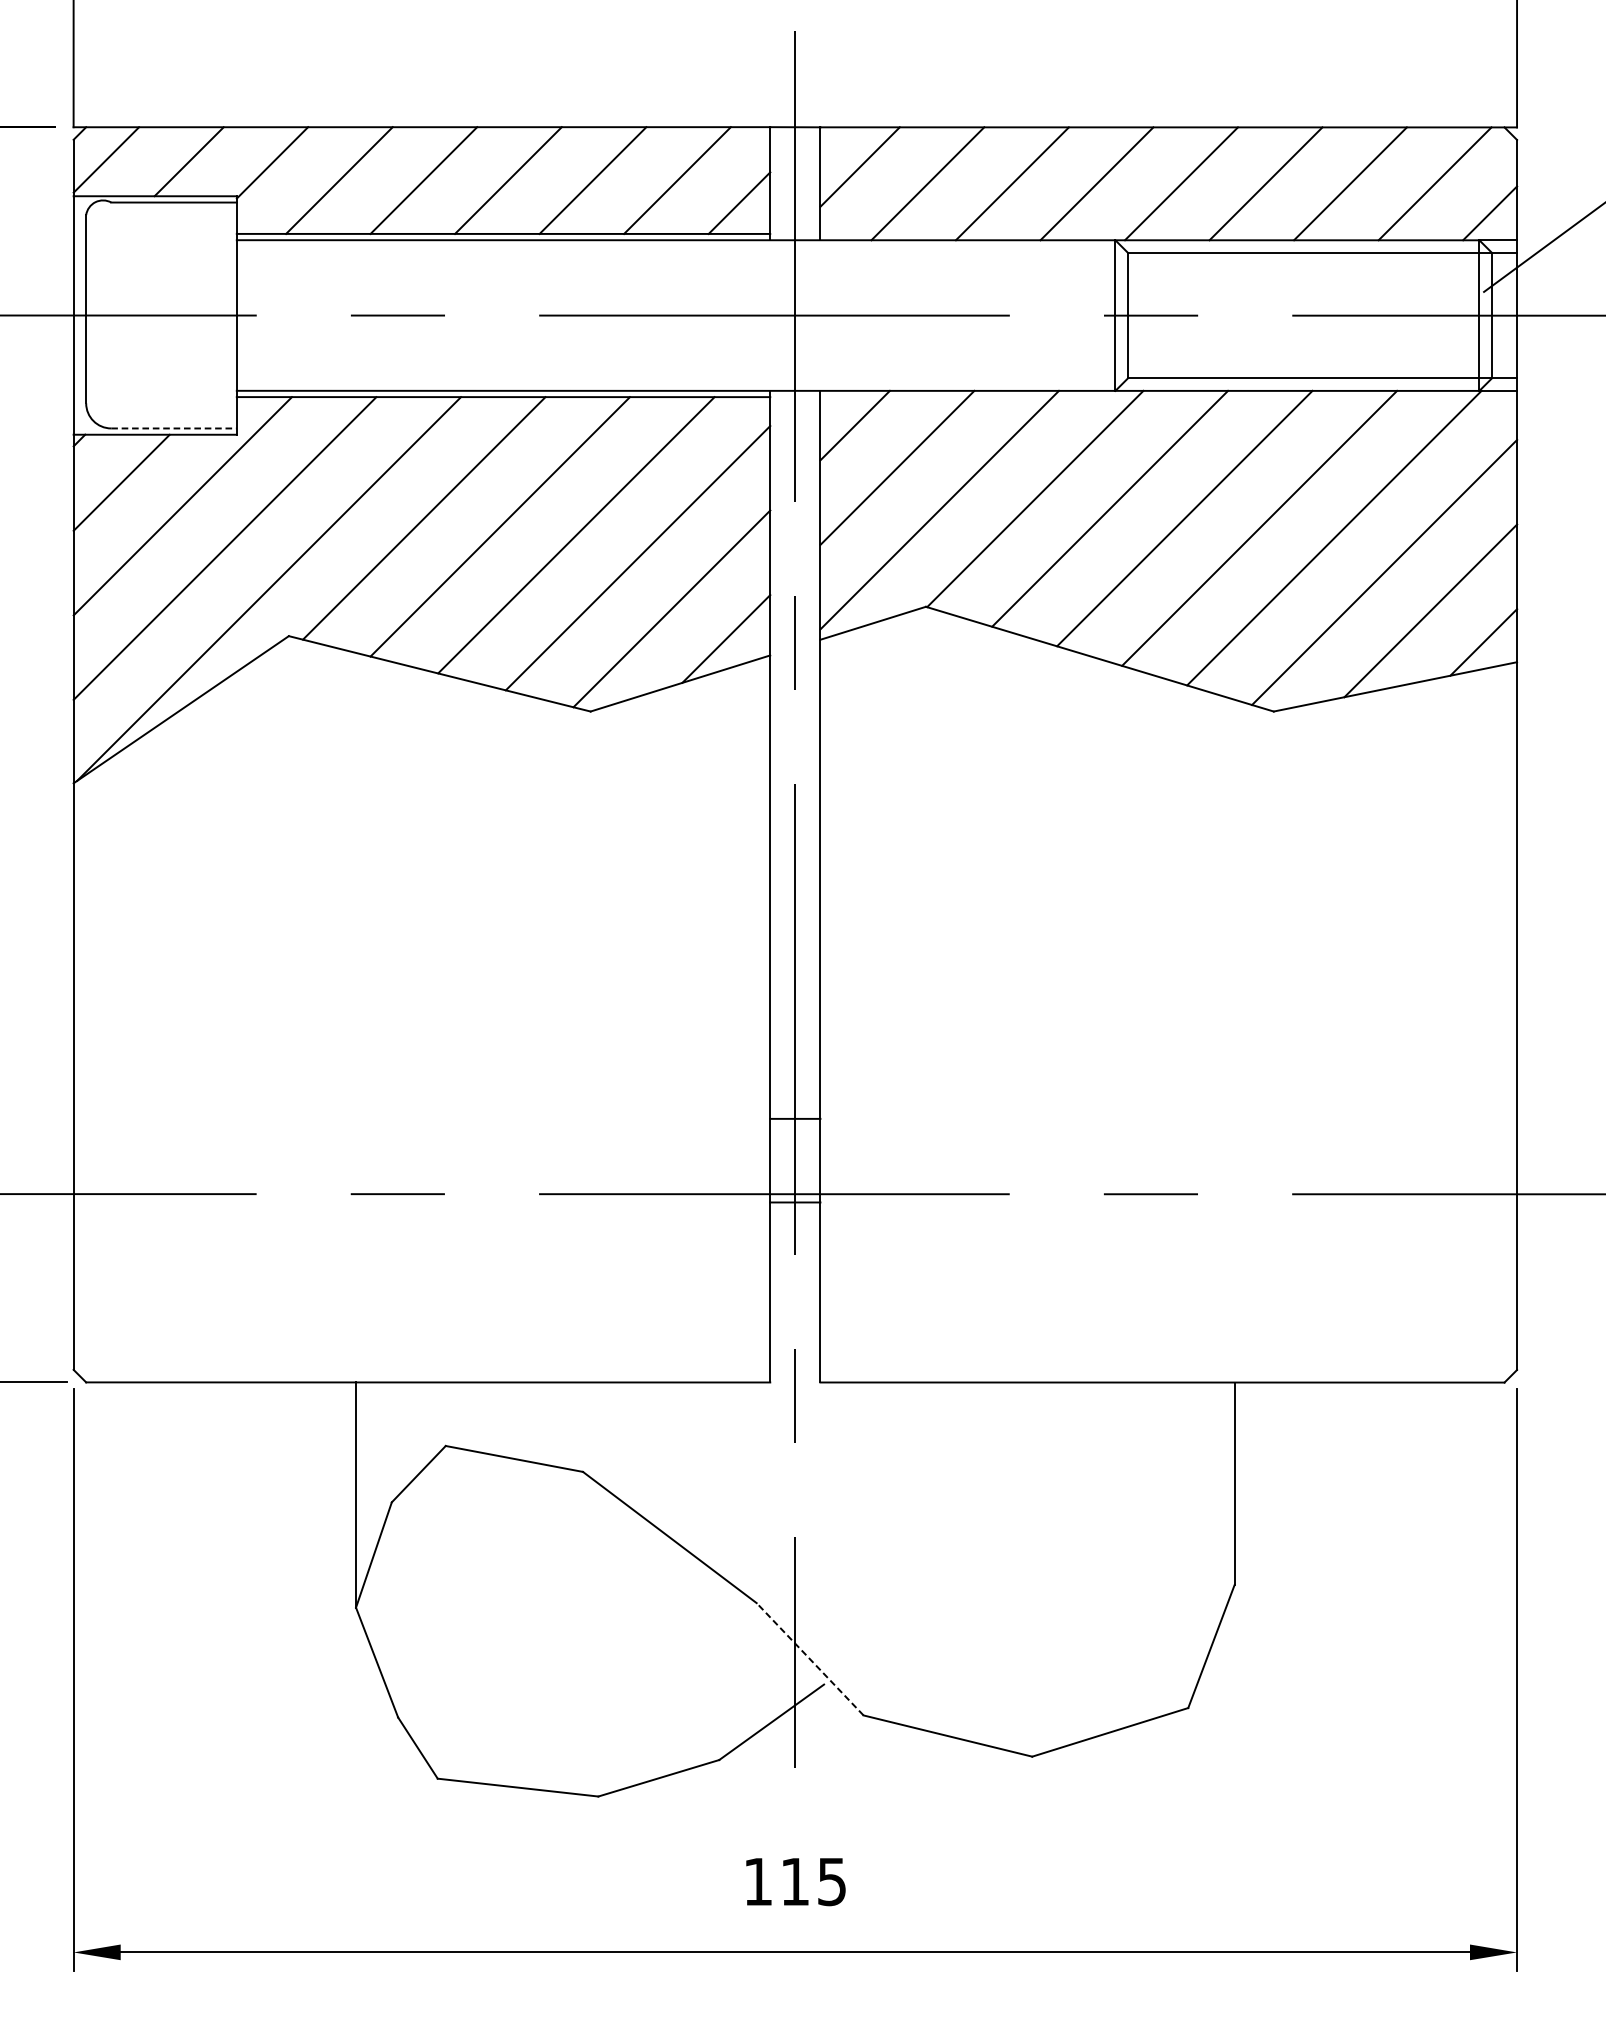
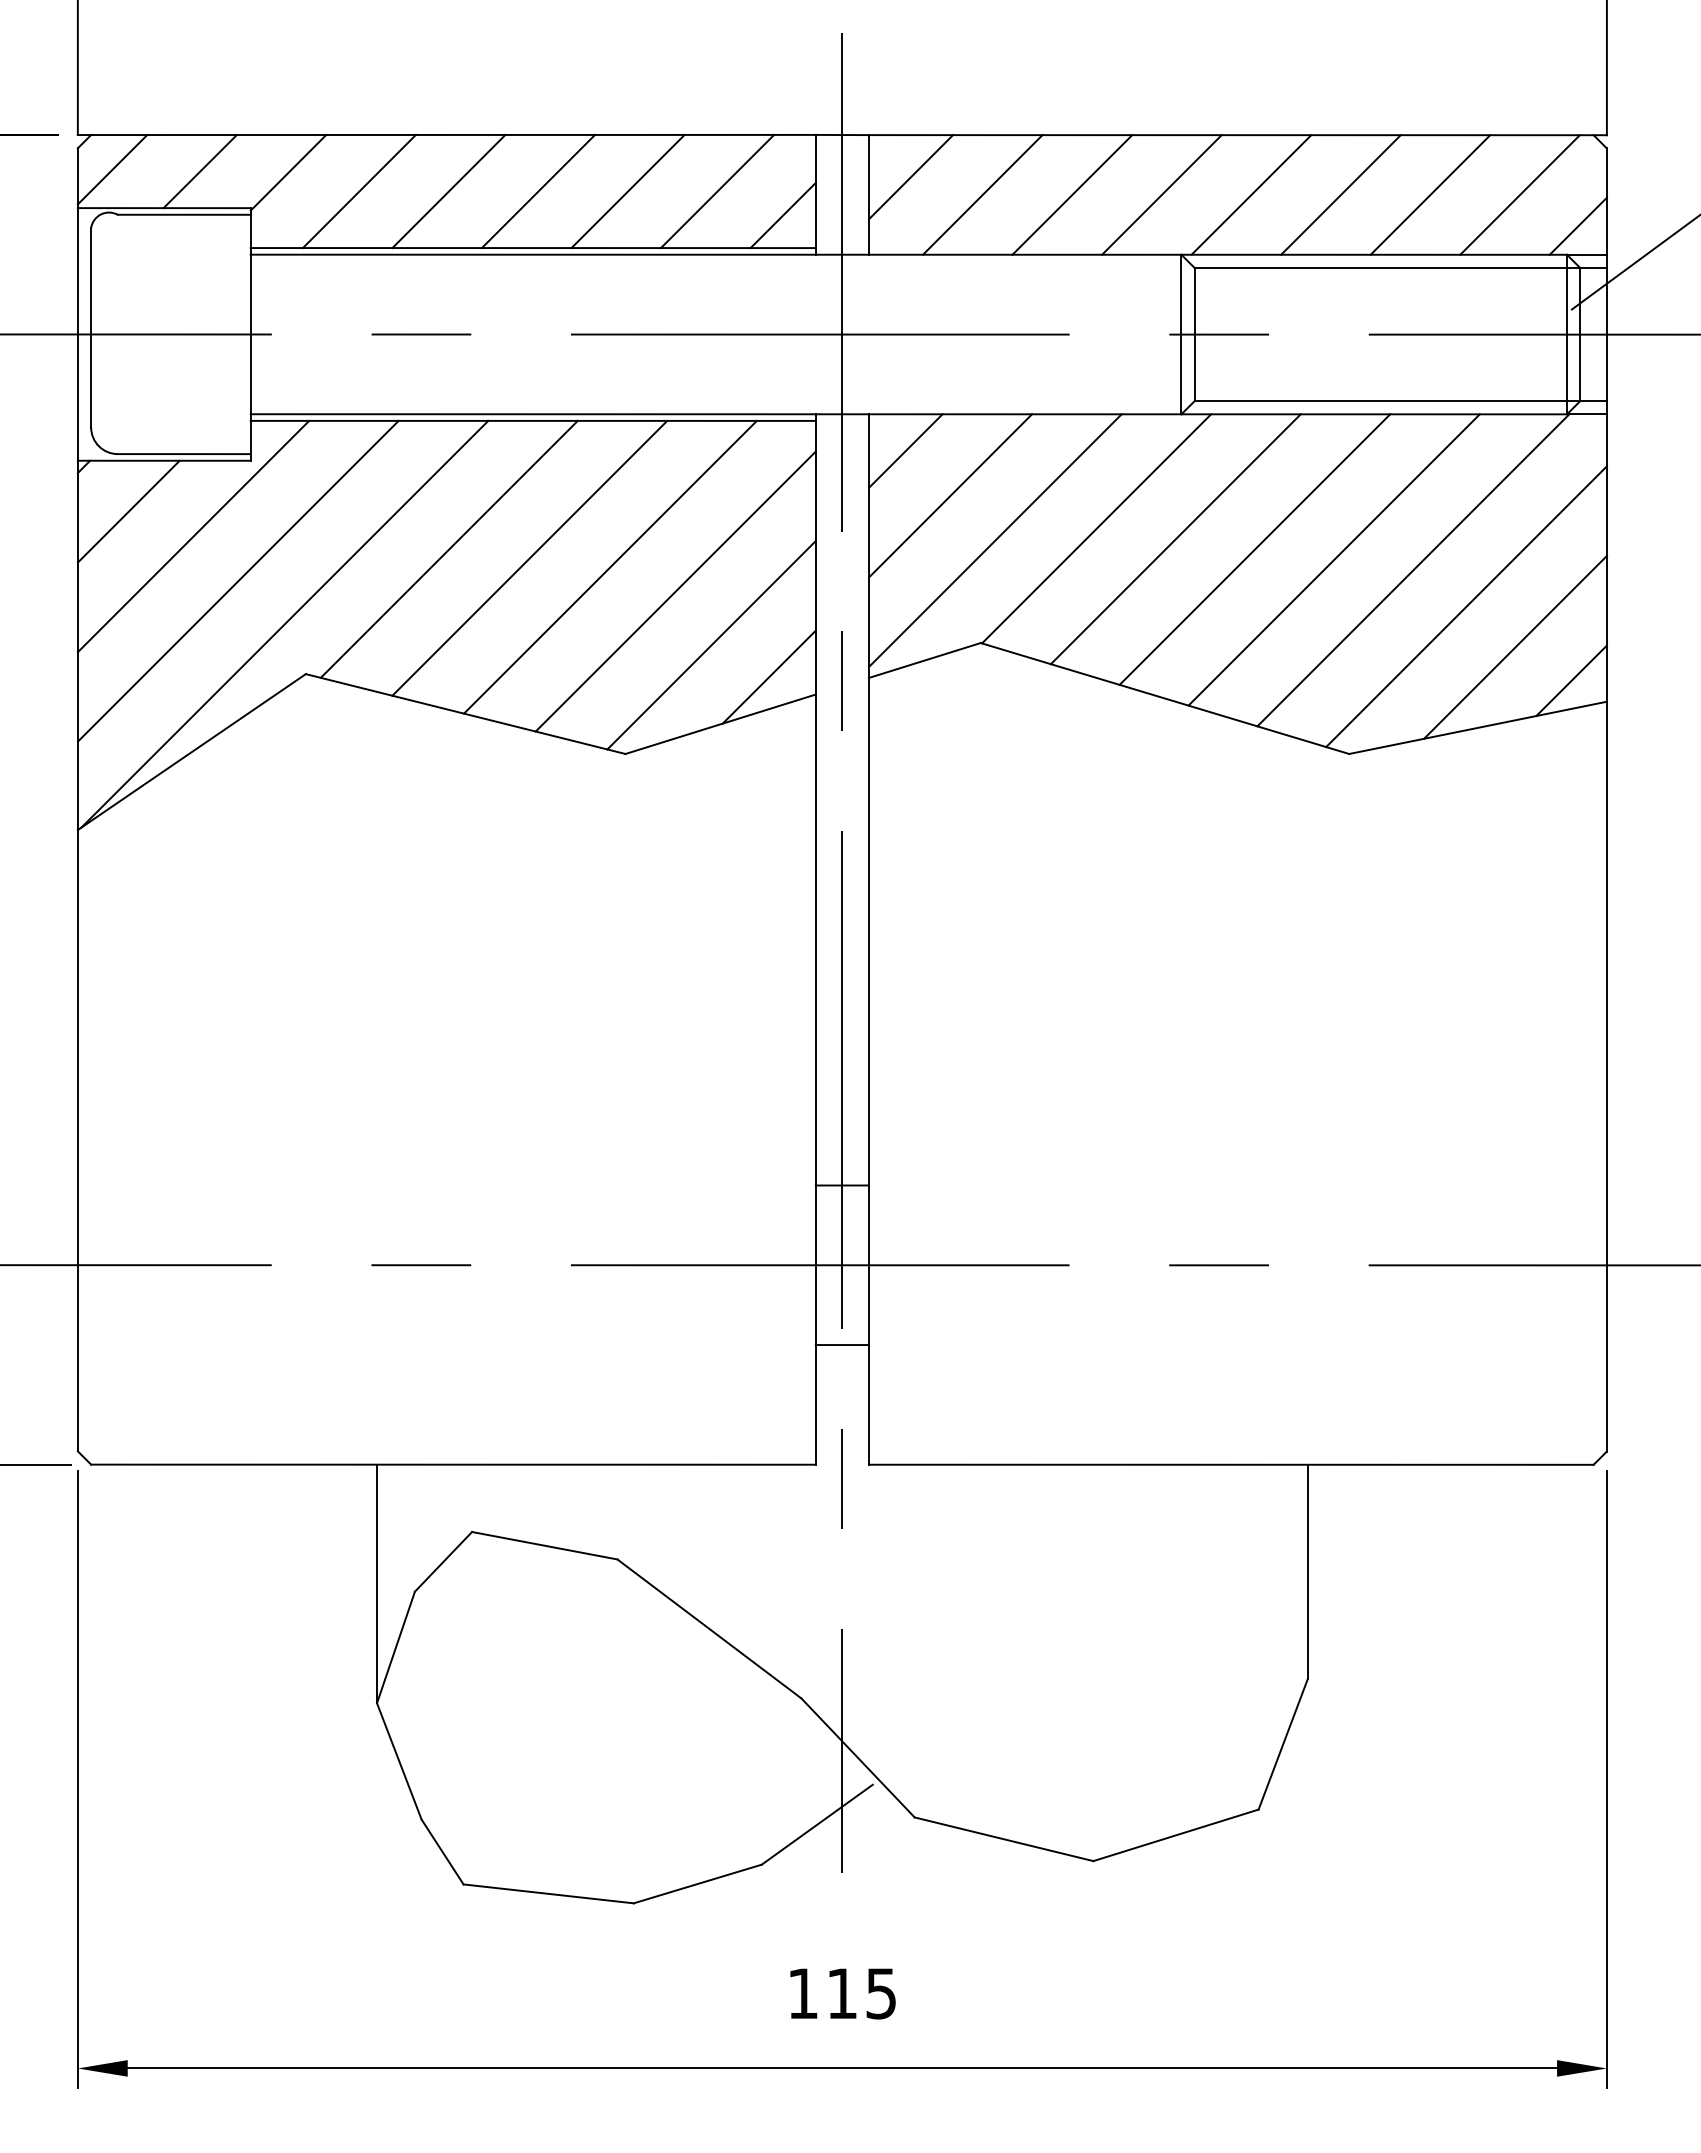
line: (174, 428) -> (184, 454), dashed -> solid
line: (794, 1202) -> (841, 1345), moved
line: (809, 1658) -> (857, 1757), dashed -> solid

